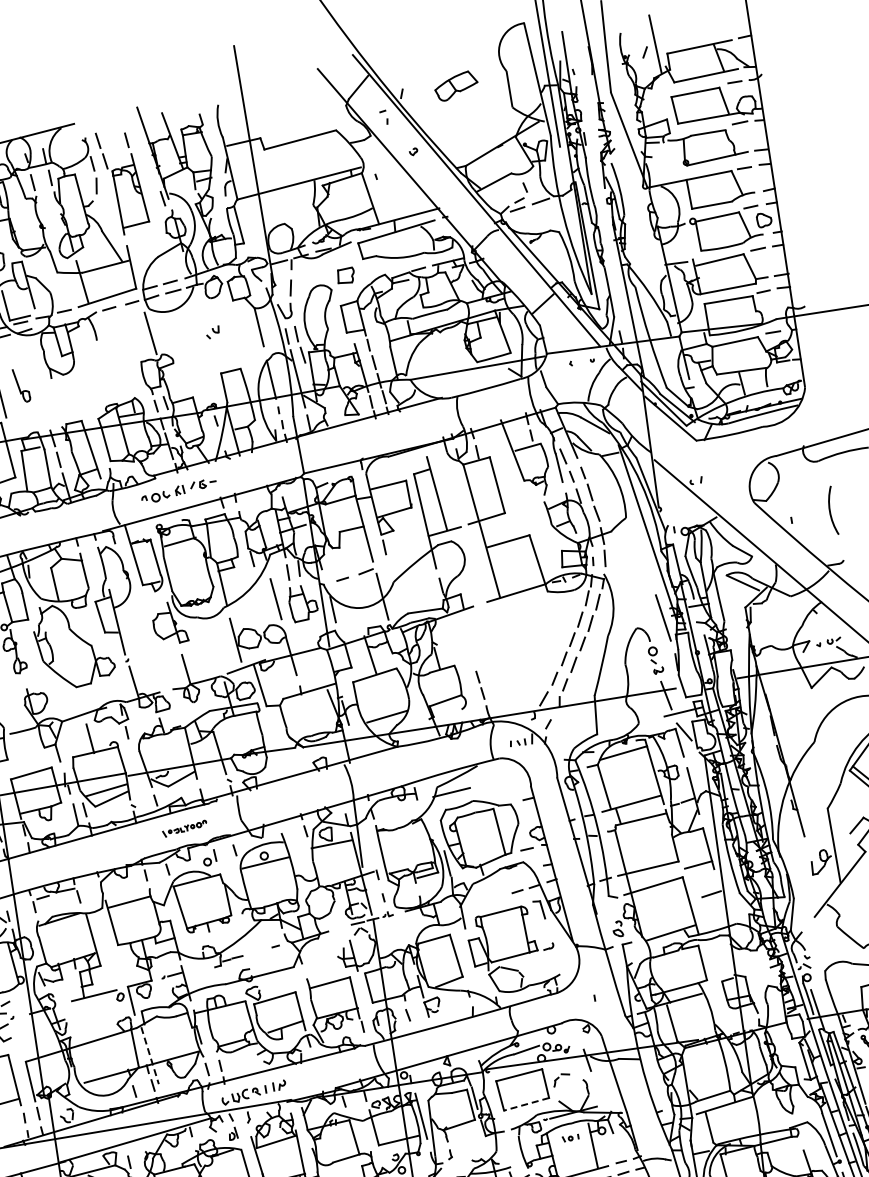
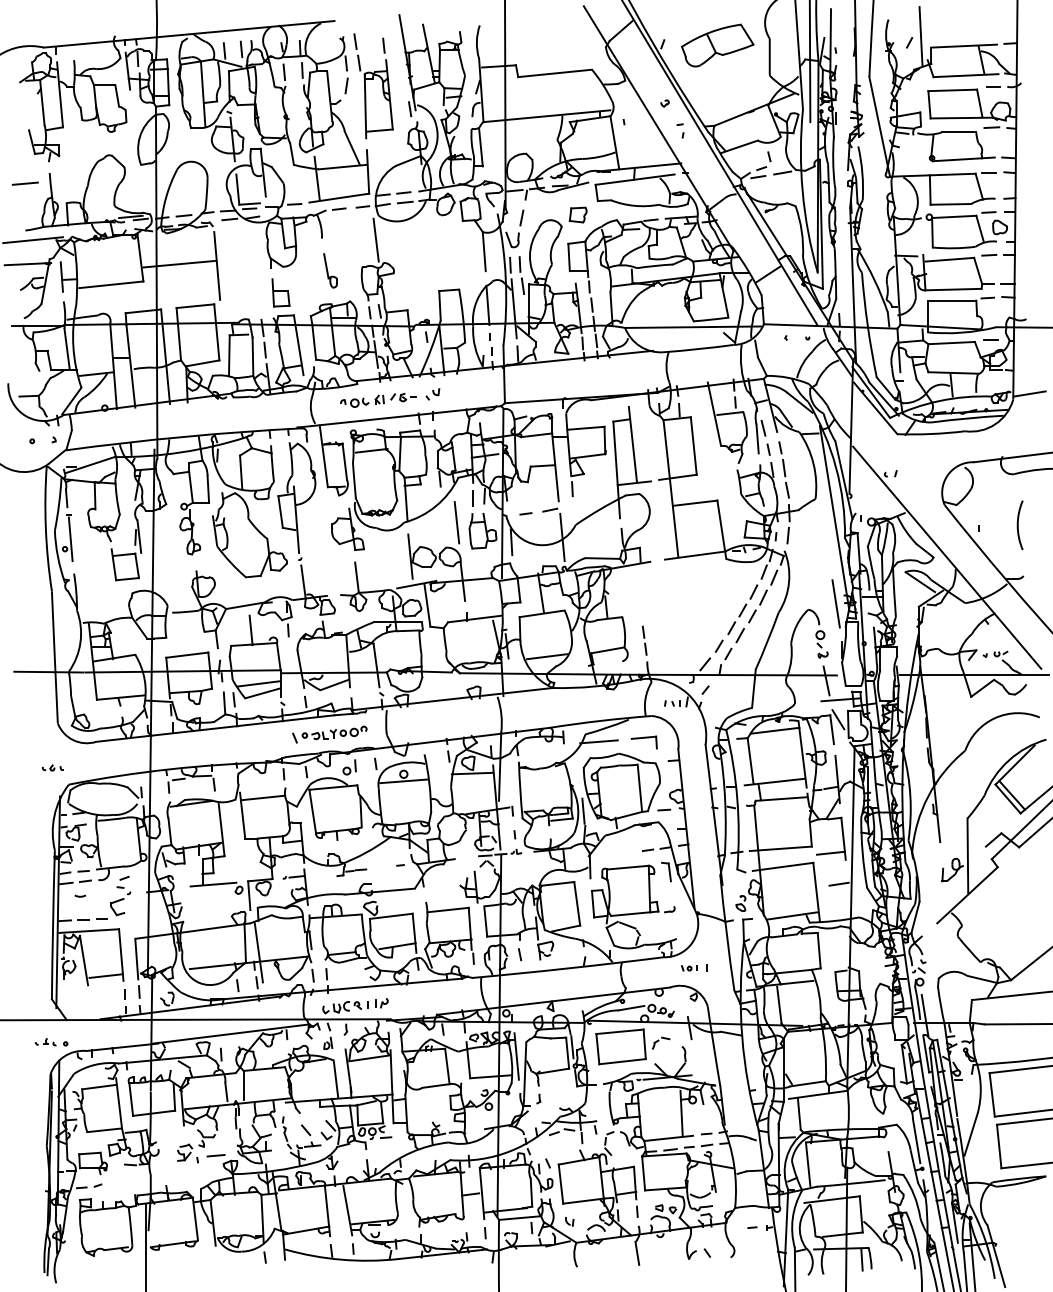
part: (456, 86) -> (717, 45), size x1.67
part: (384, 117) -> (680, 130), moved
part: (212, 332) -> (432, 394), moved
line: (820, 379) -> (1029, 393), added
part: (21, 385) -> (330, 270), moved
part: (64, 400) -> (280, 292), added
part: (495, 785) -> (643, 742), added
part: (184, 828) -> (329, 734), size x1.67
line: (149, 1055) -> (258, 952), dashed -> solid
line: (526, 1104) -> (622, 1061), dashed -> solid
part: (570, 1138) -> (689, 968), moved

